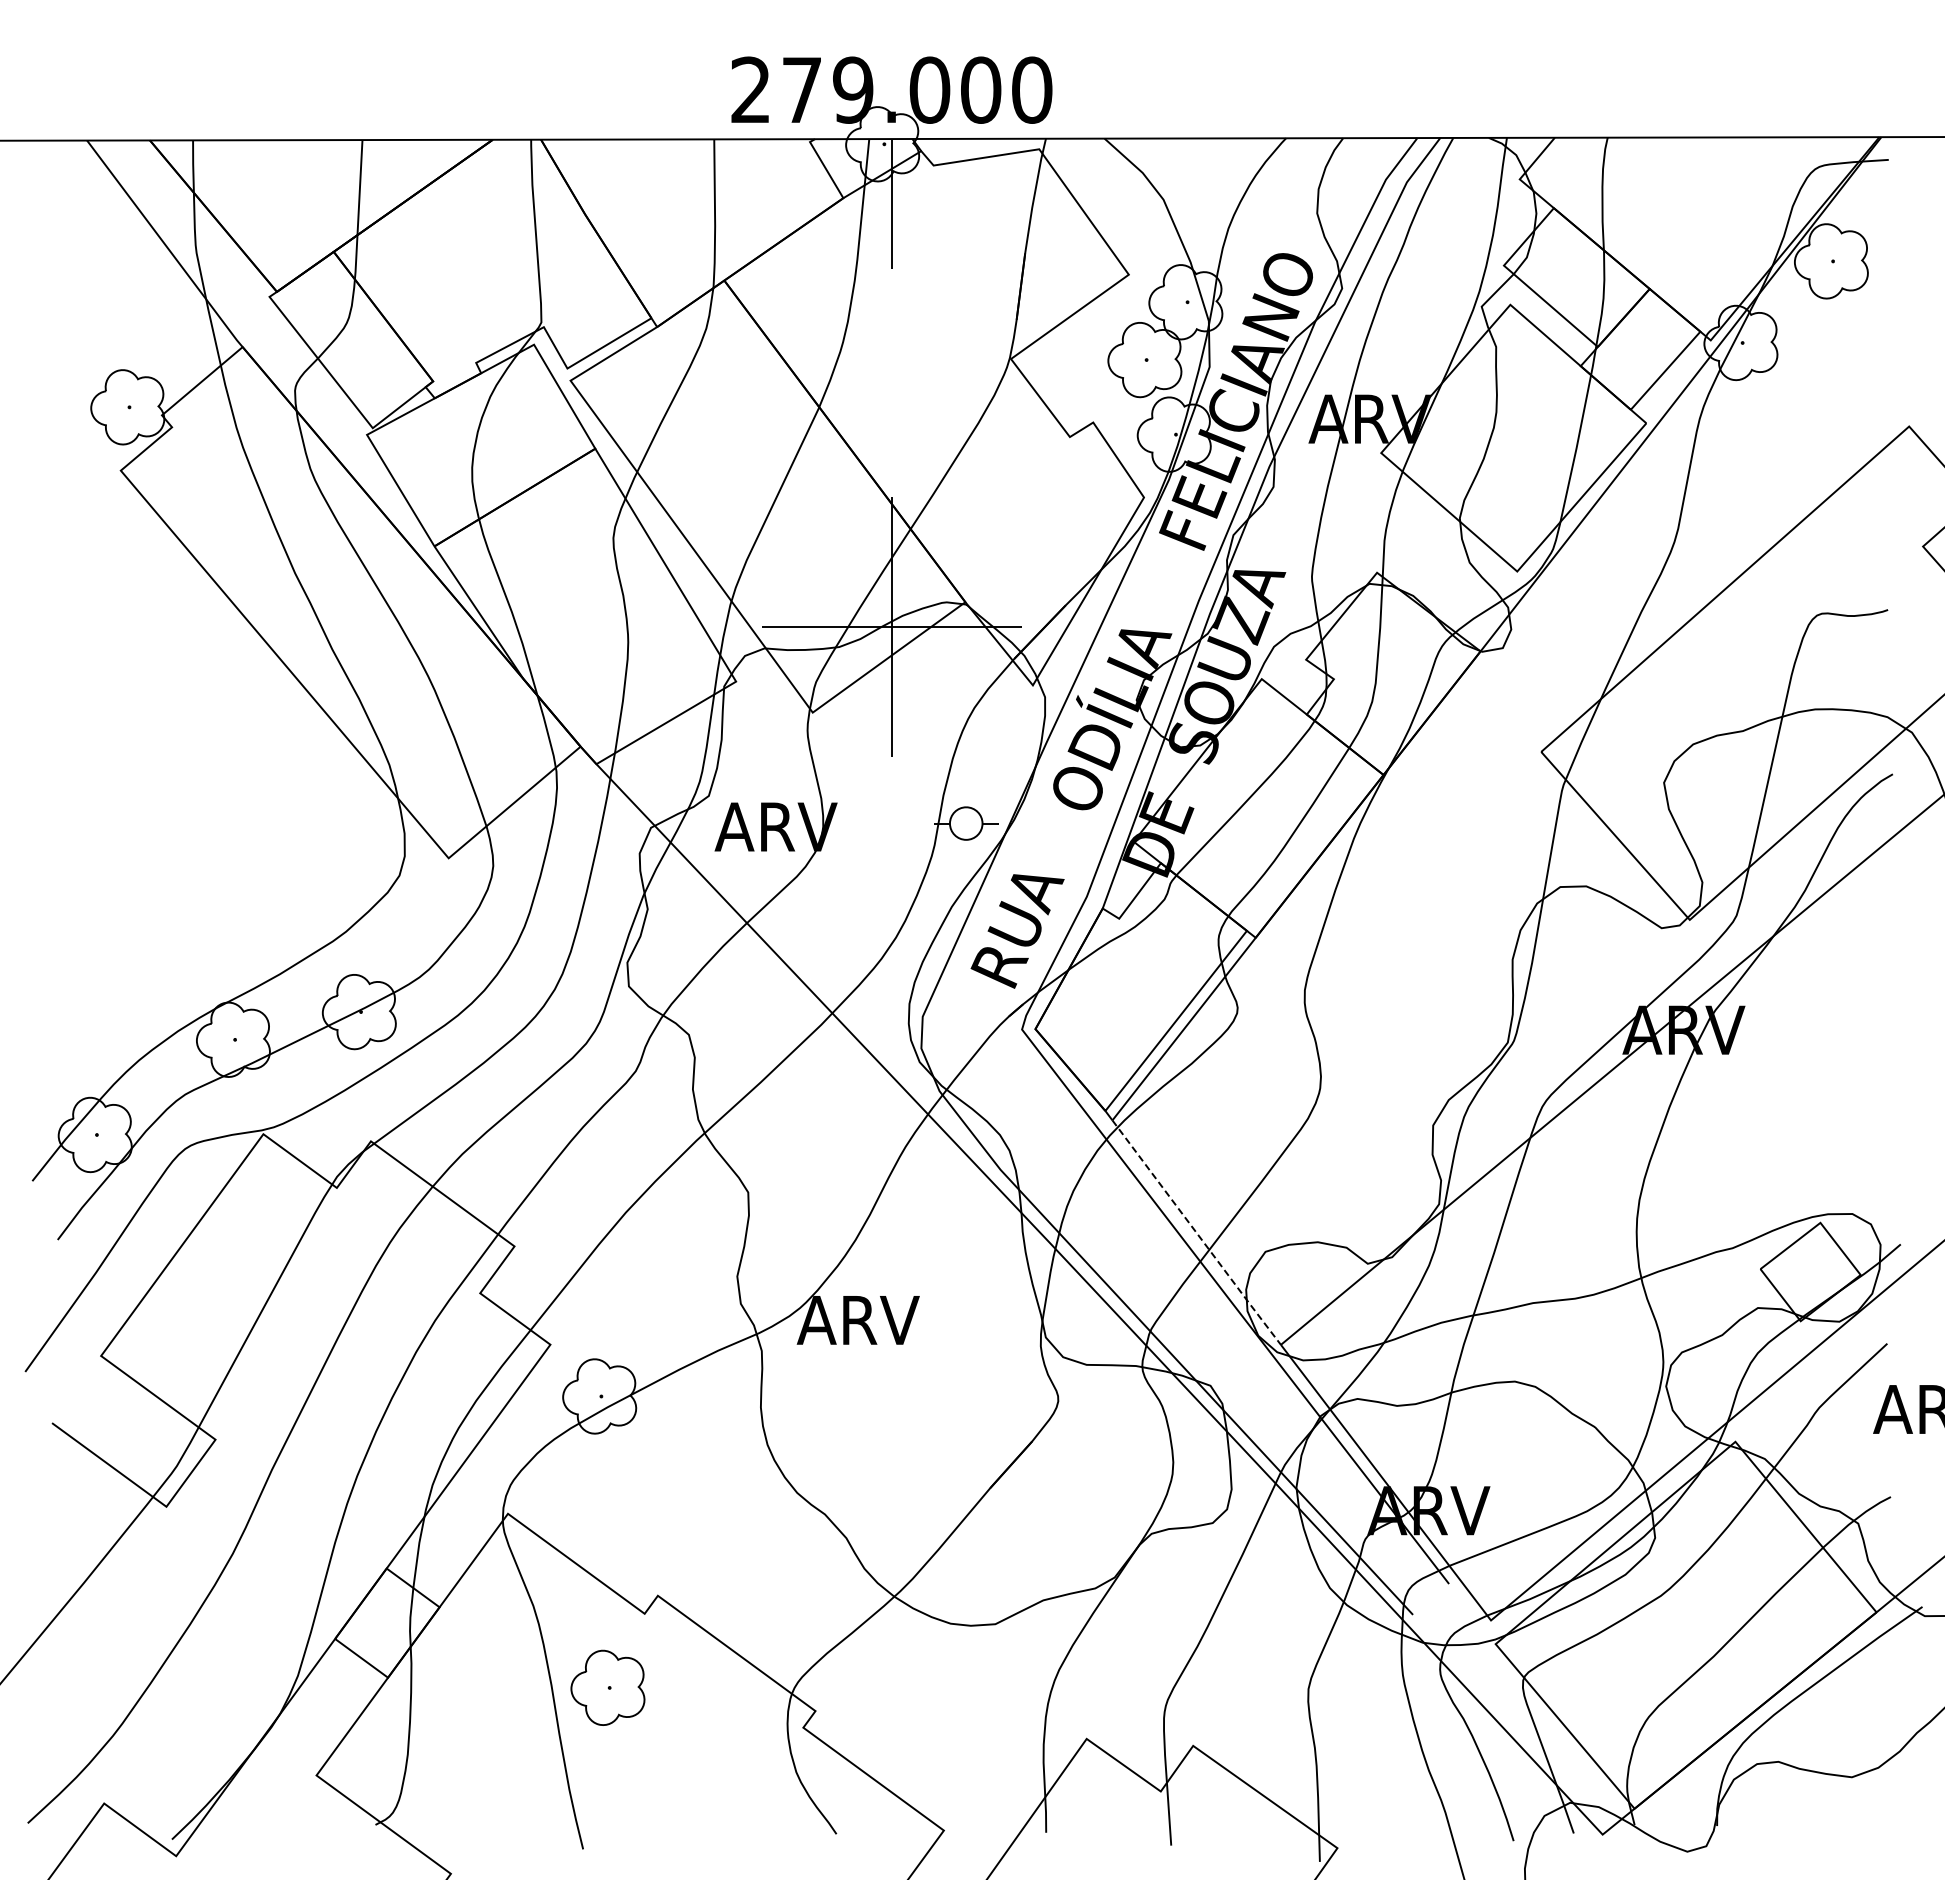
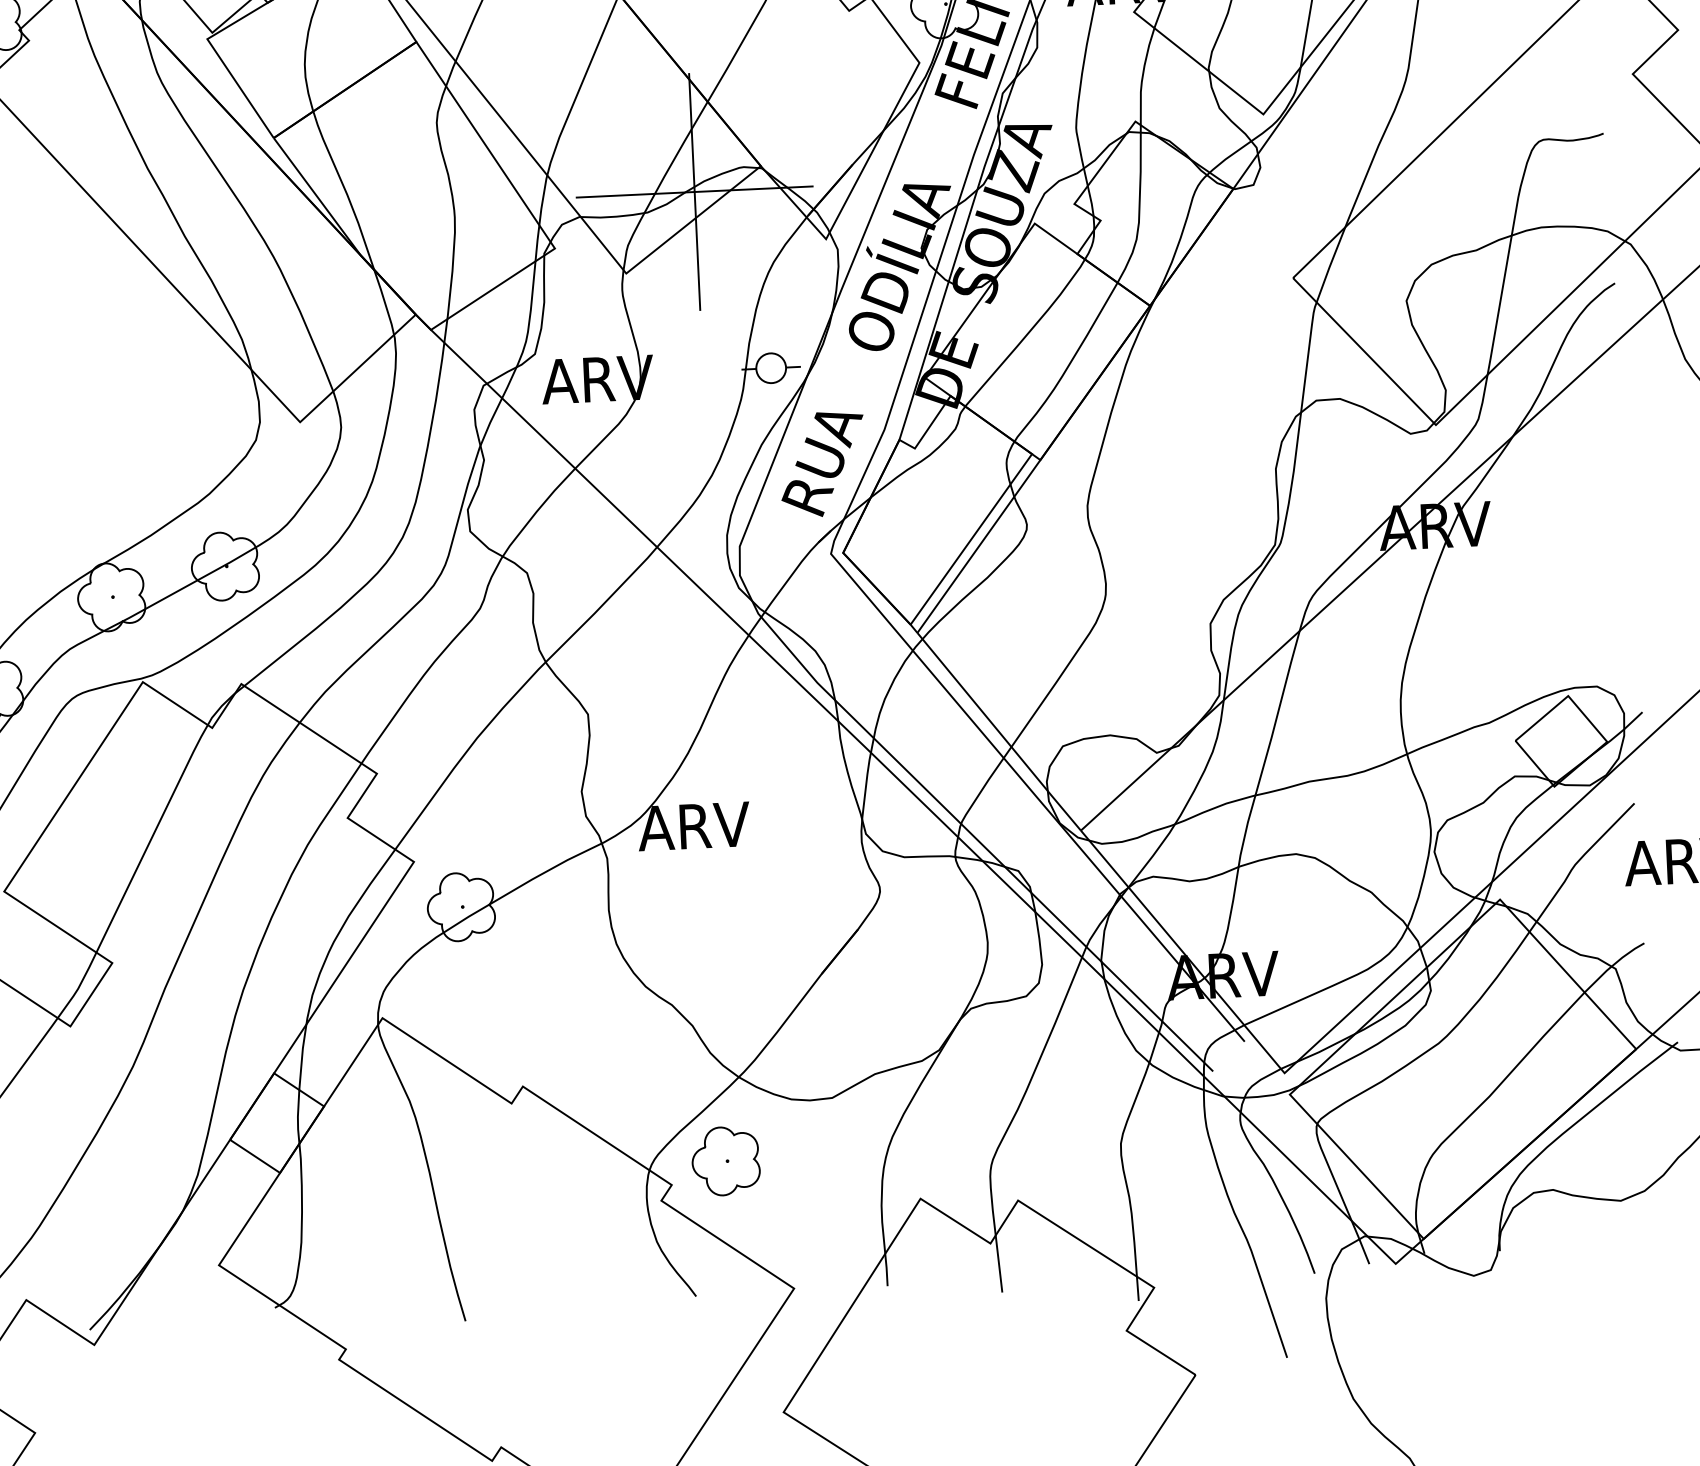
line: (1196, 1233) -> (999, 732), dashed -> solid
part: (607, 1687) -> (725, 1160), moved

